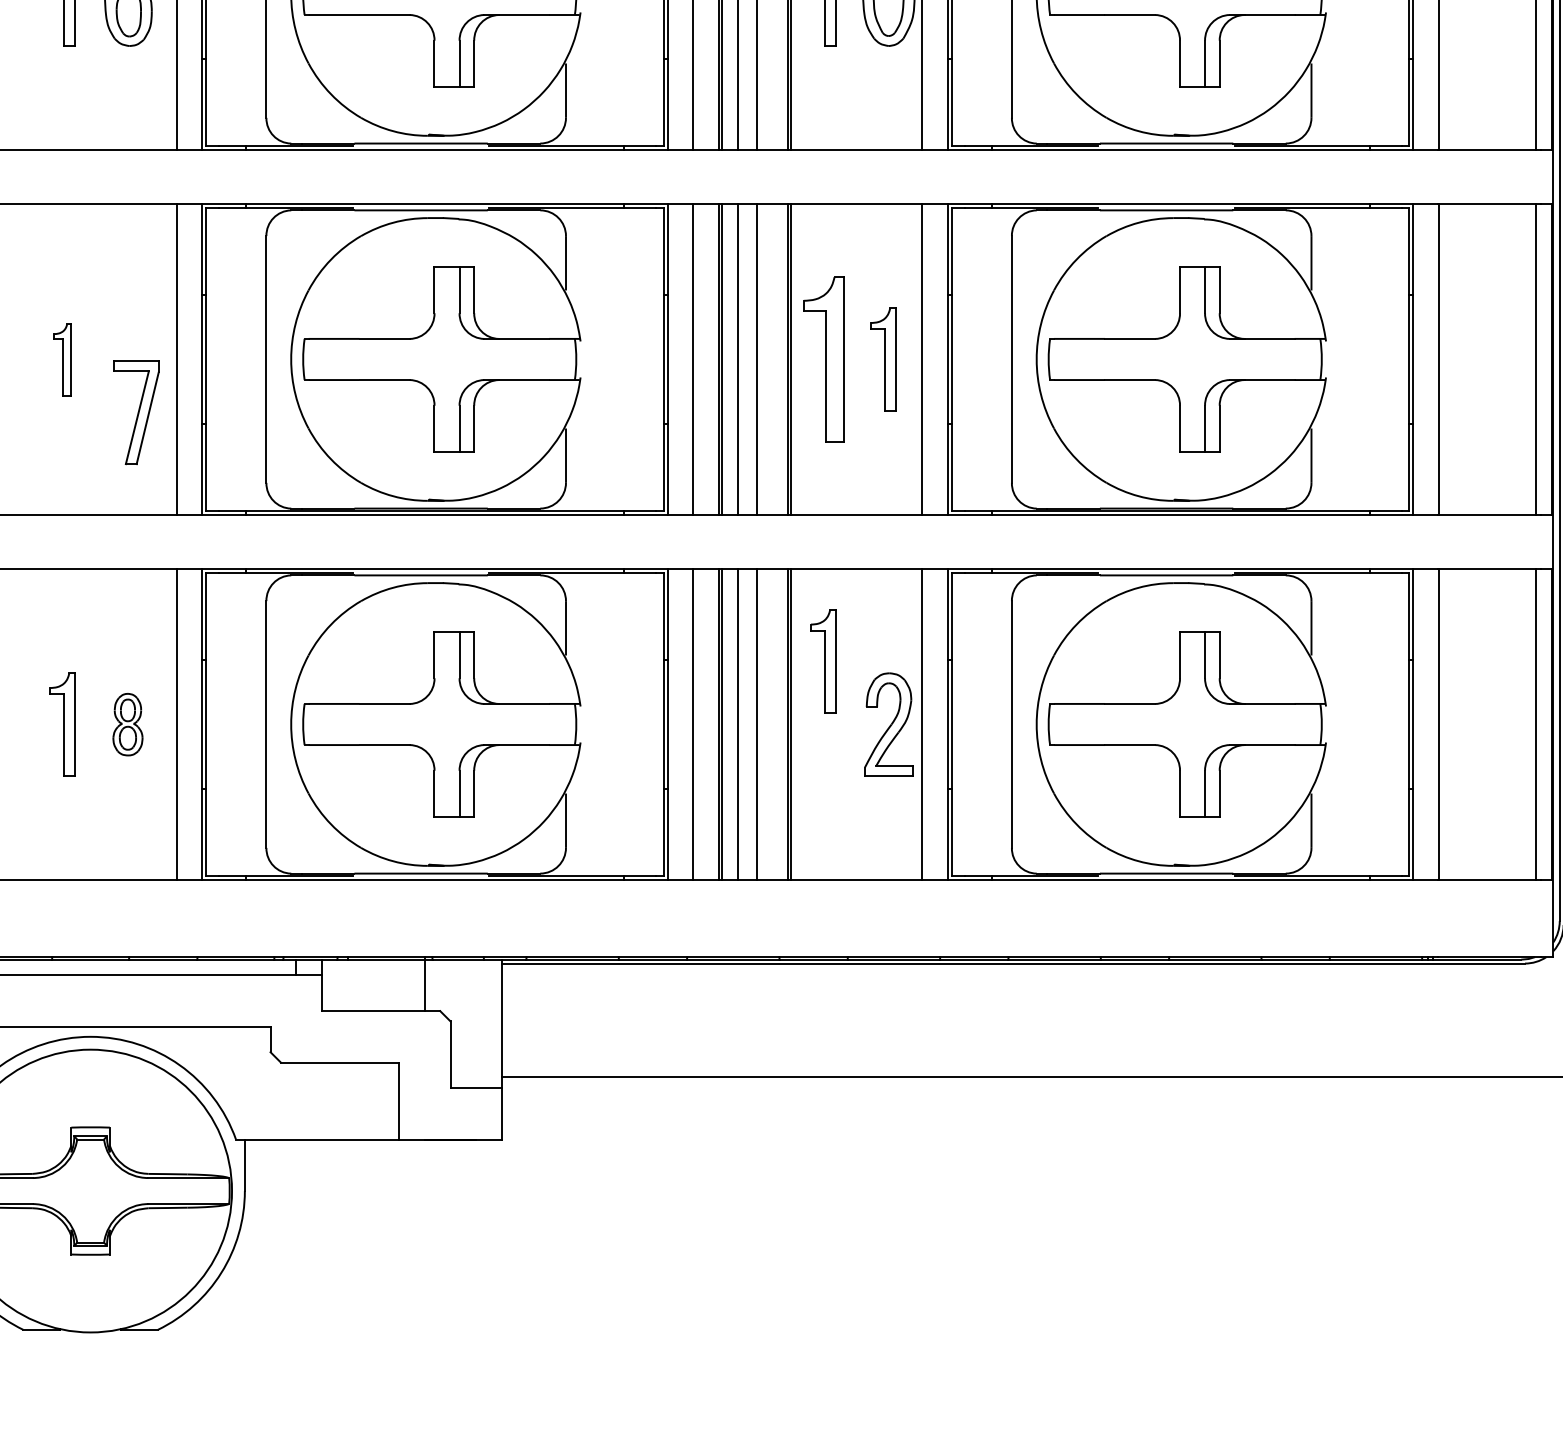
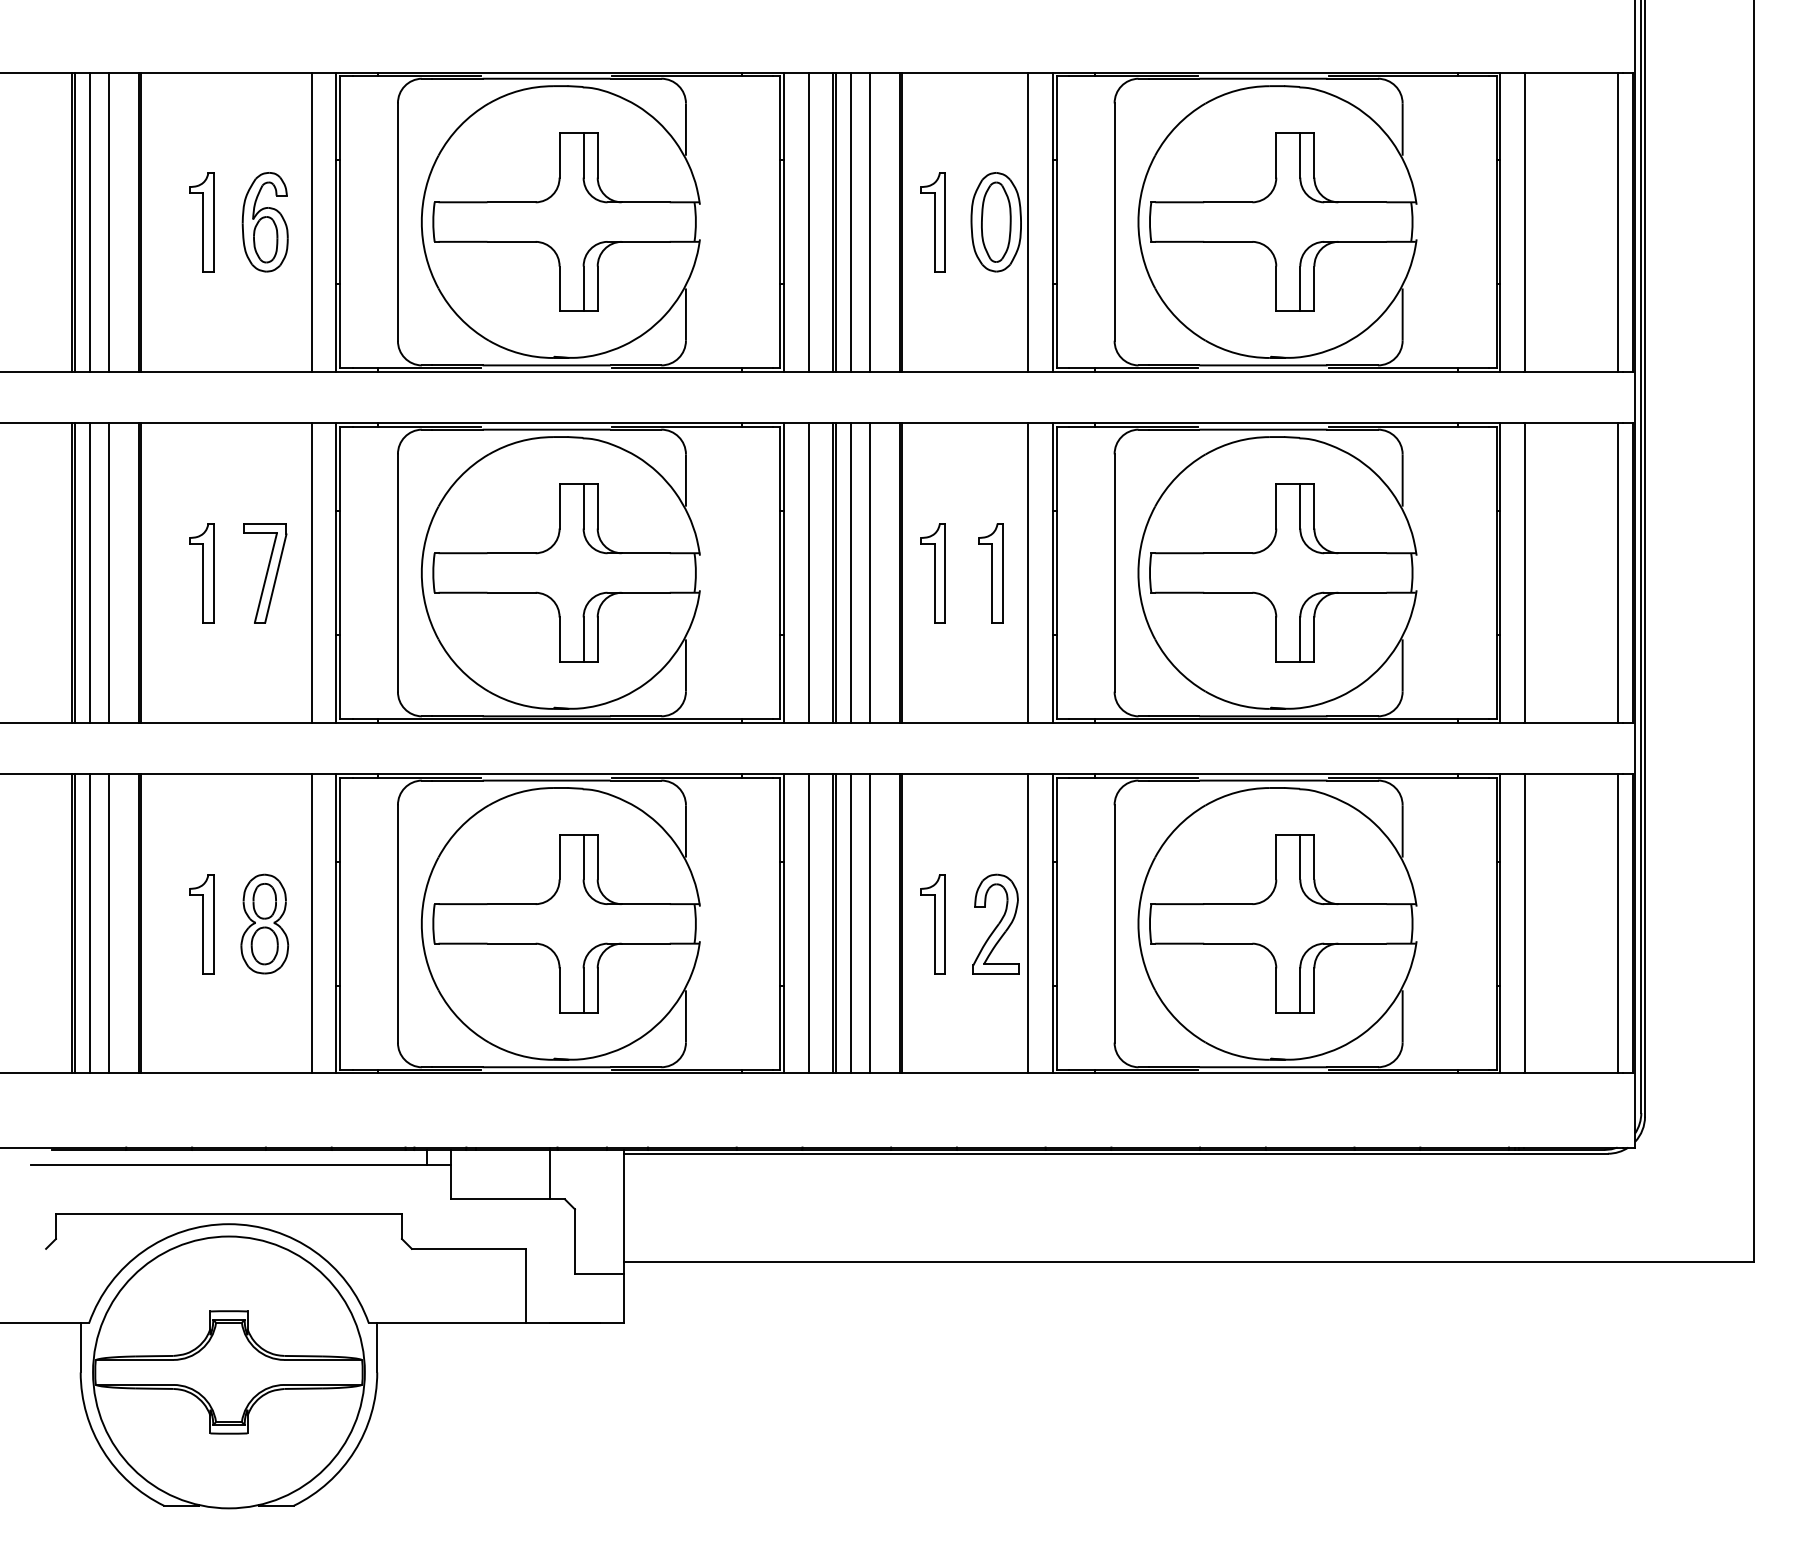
part: (62, 359) -> (201, 573), size x1.43
part: (822, 359) -> (932, 573), size x0.62
part: (136, 413) -> (265, 573), moved
part: (822, 661) -> (932, 924), moved
part: (127, 724) -> (264, 923), size x1.67

